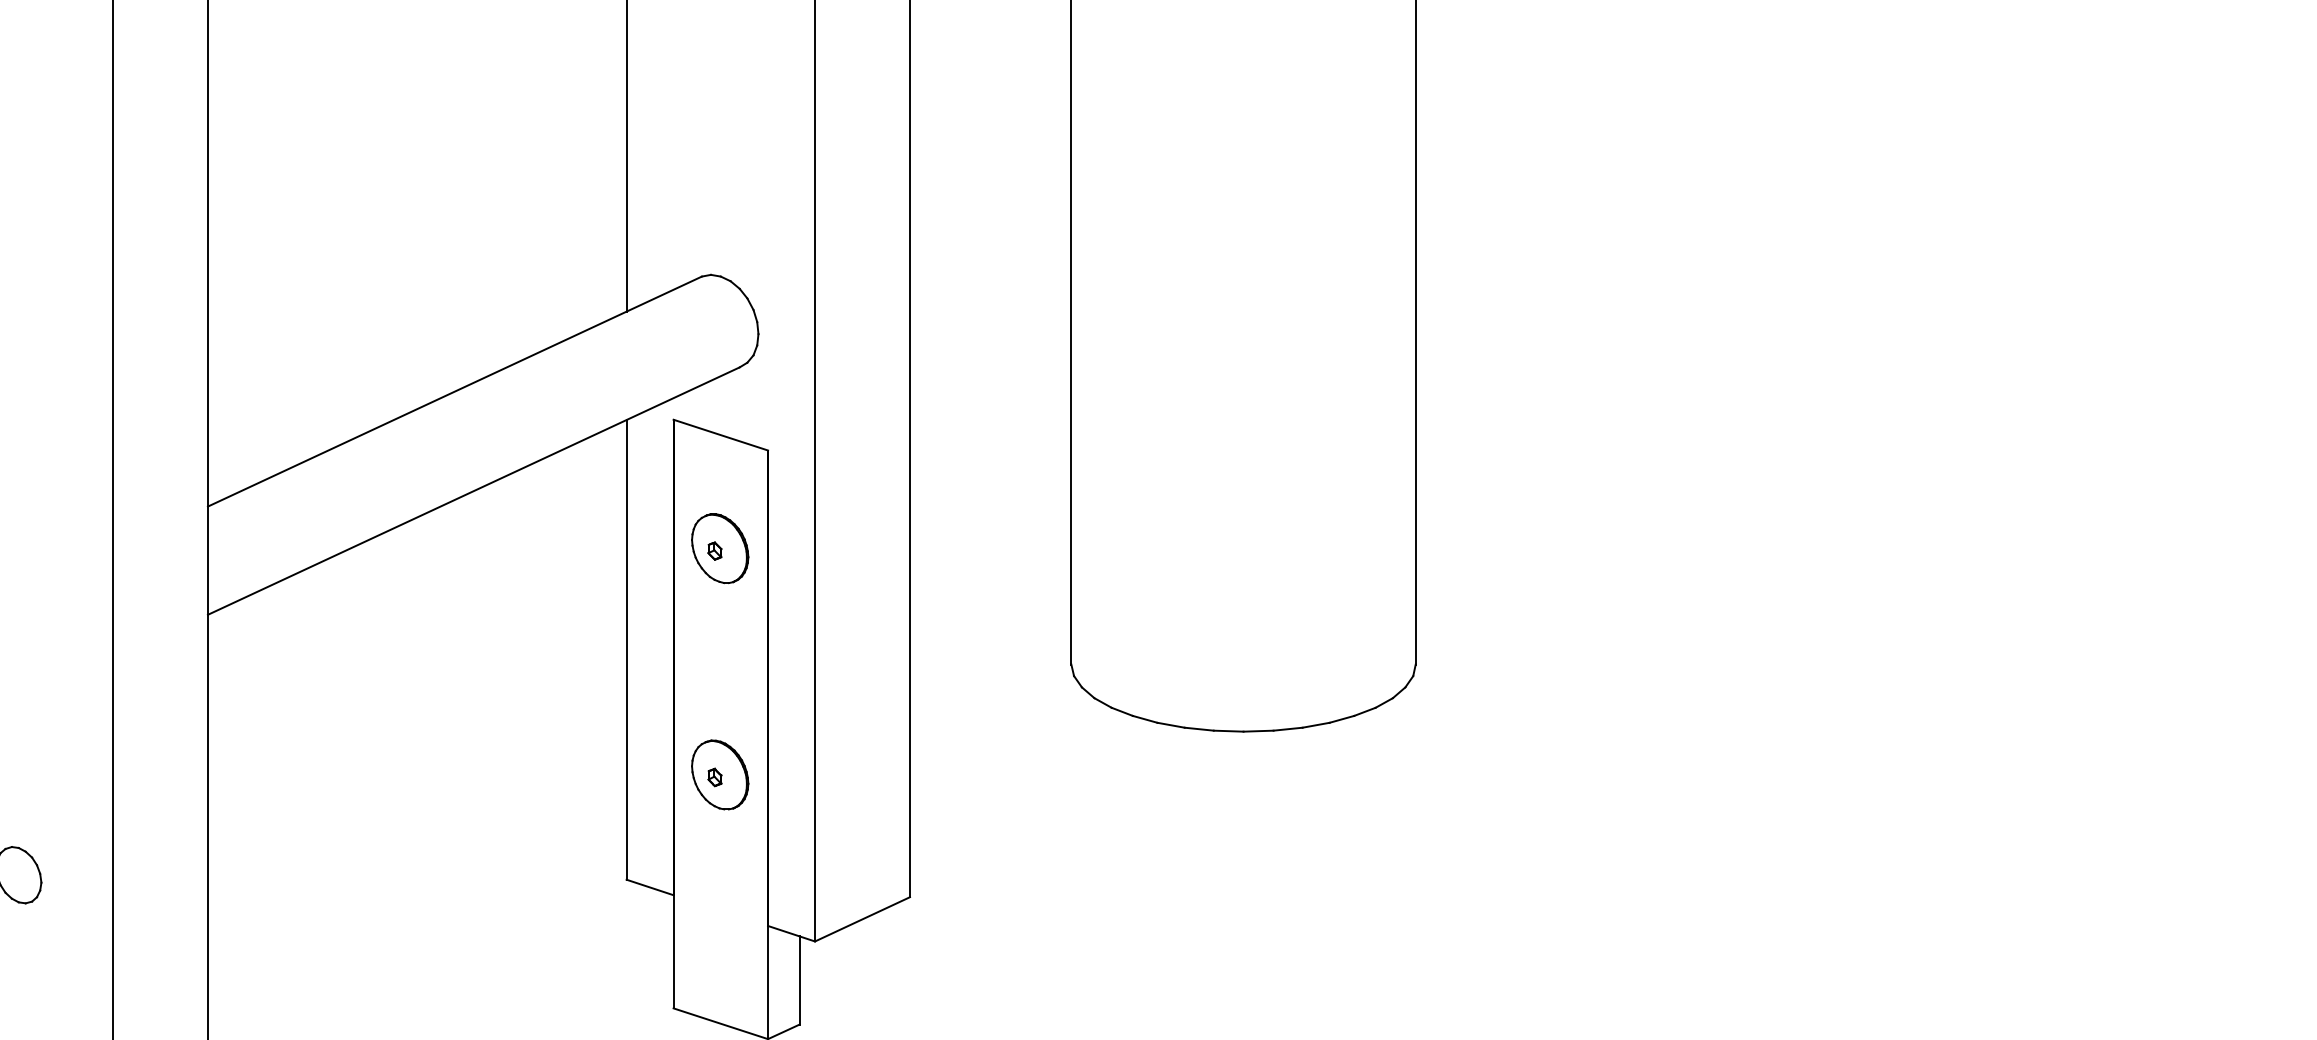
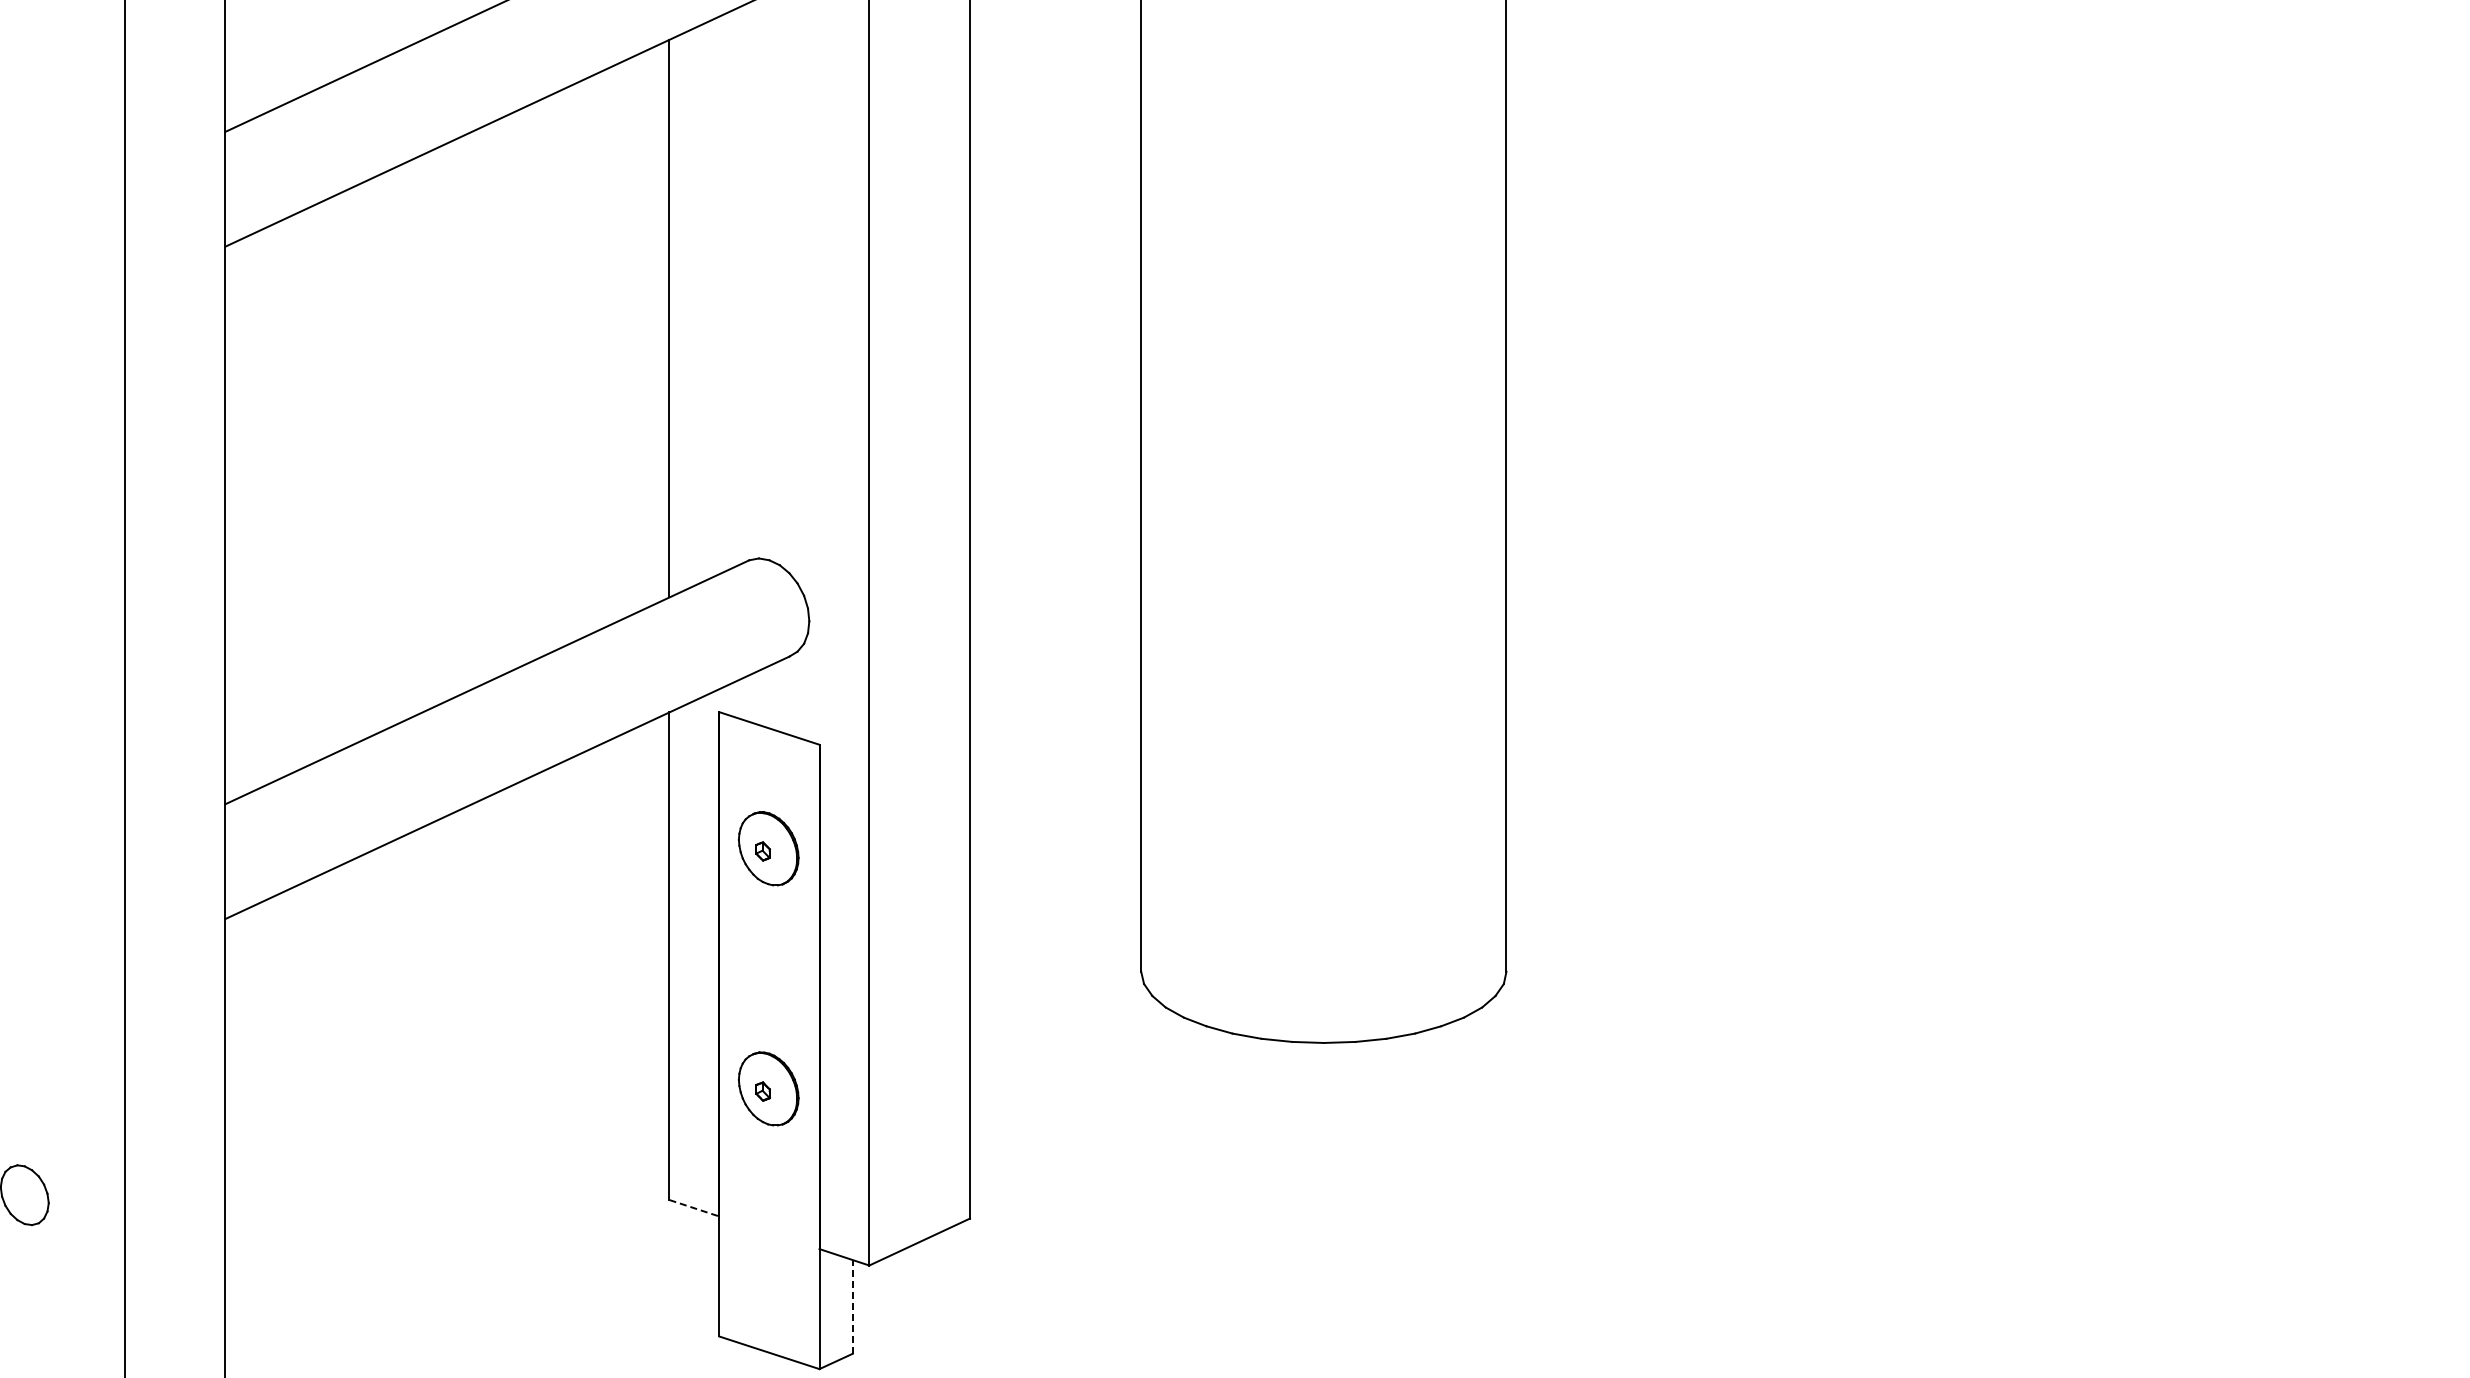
line: (650, 887) -> (694, 1208), solid -> dashed
line: (799, 980) -> (852, 1306), solid -> dashed

